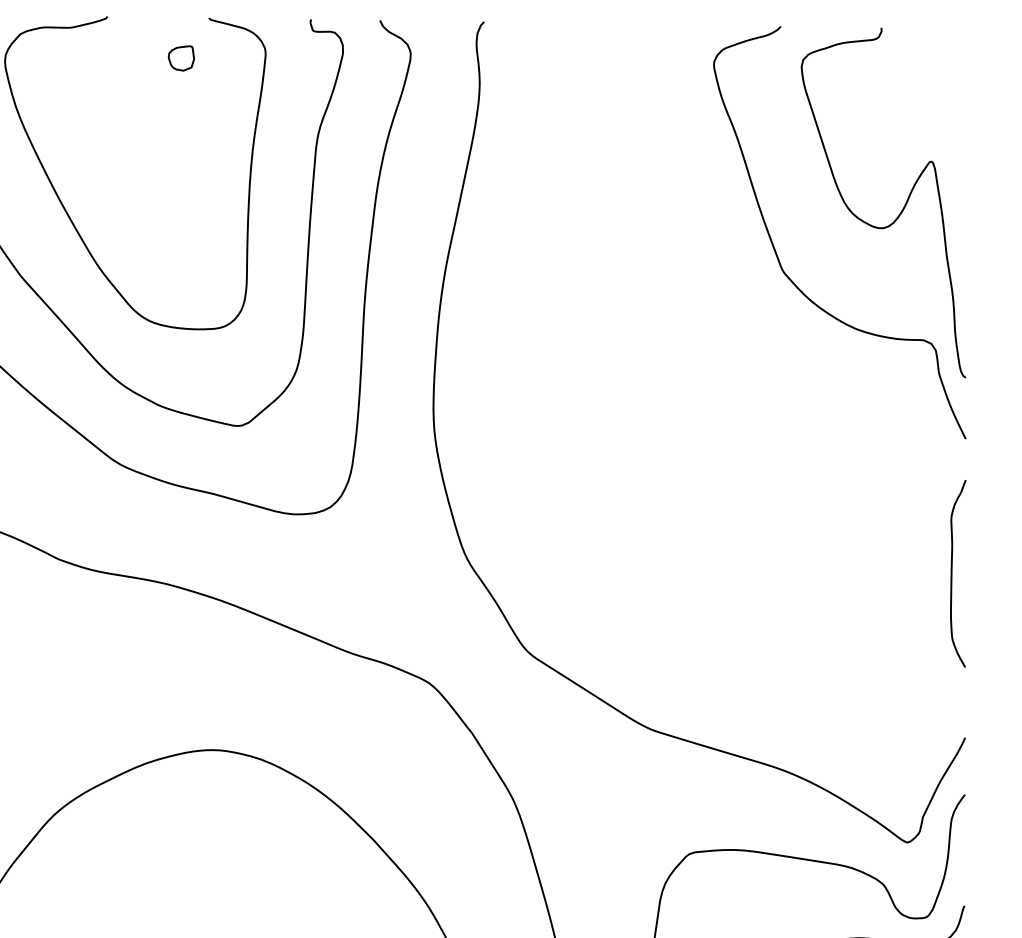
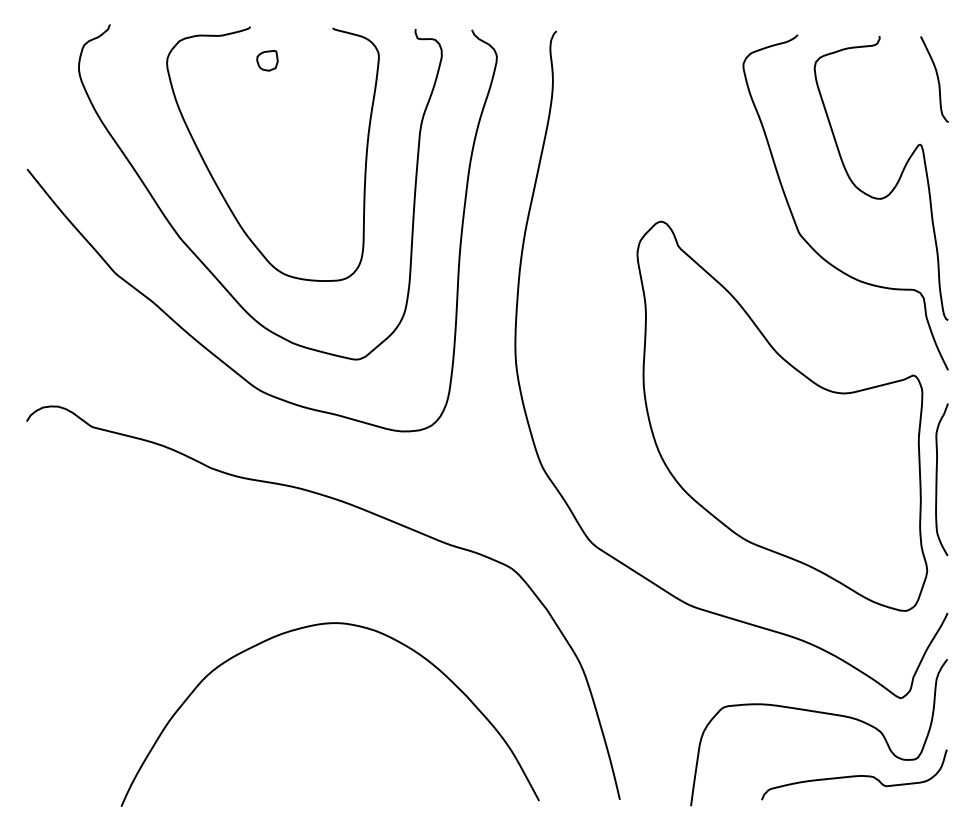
part: (181, 58) -> (267, 60), moved
curve: (952, 81) -> (937, 79), added
part: (762, 494) -> (782, 415), added

